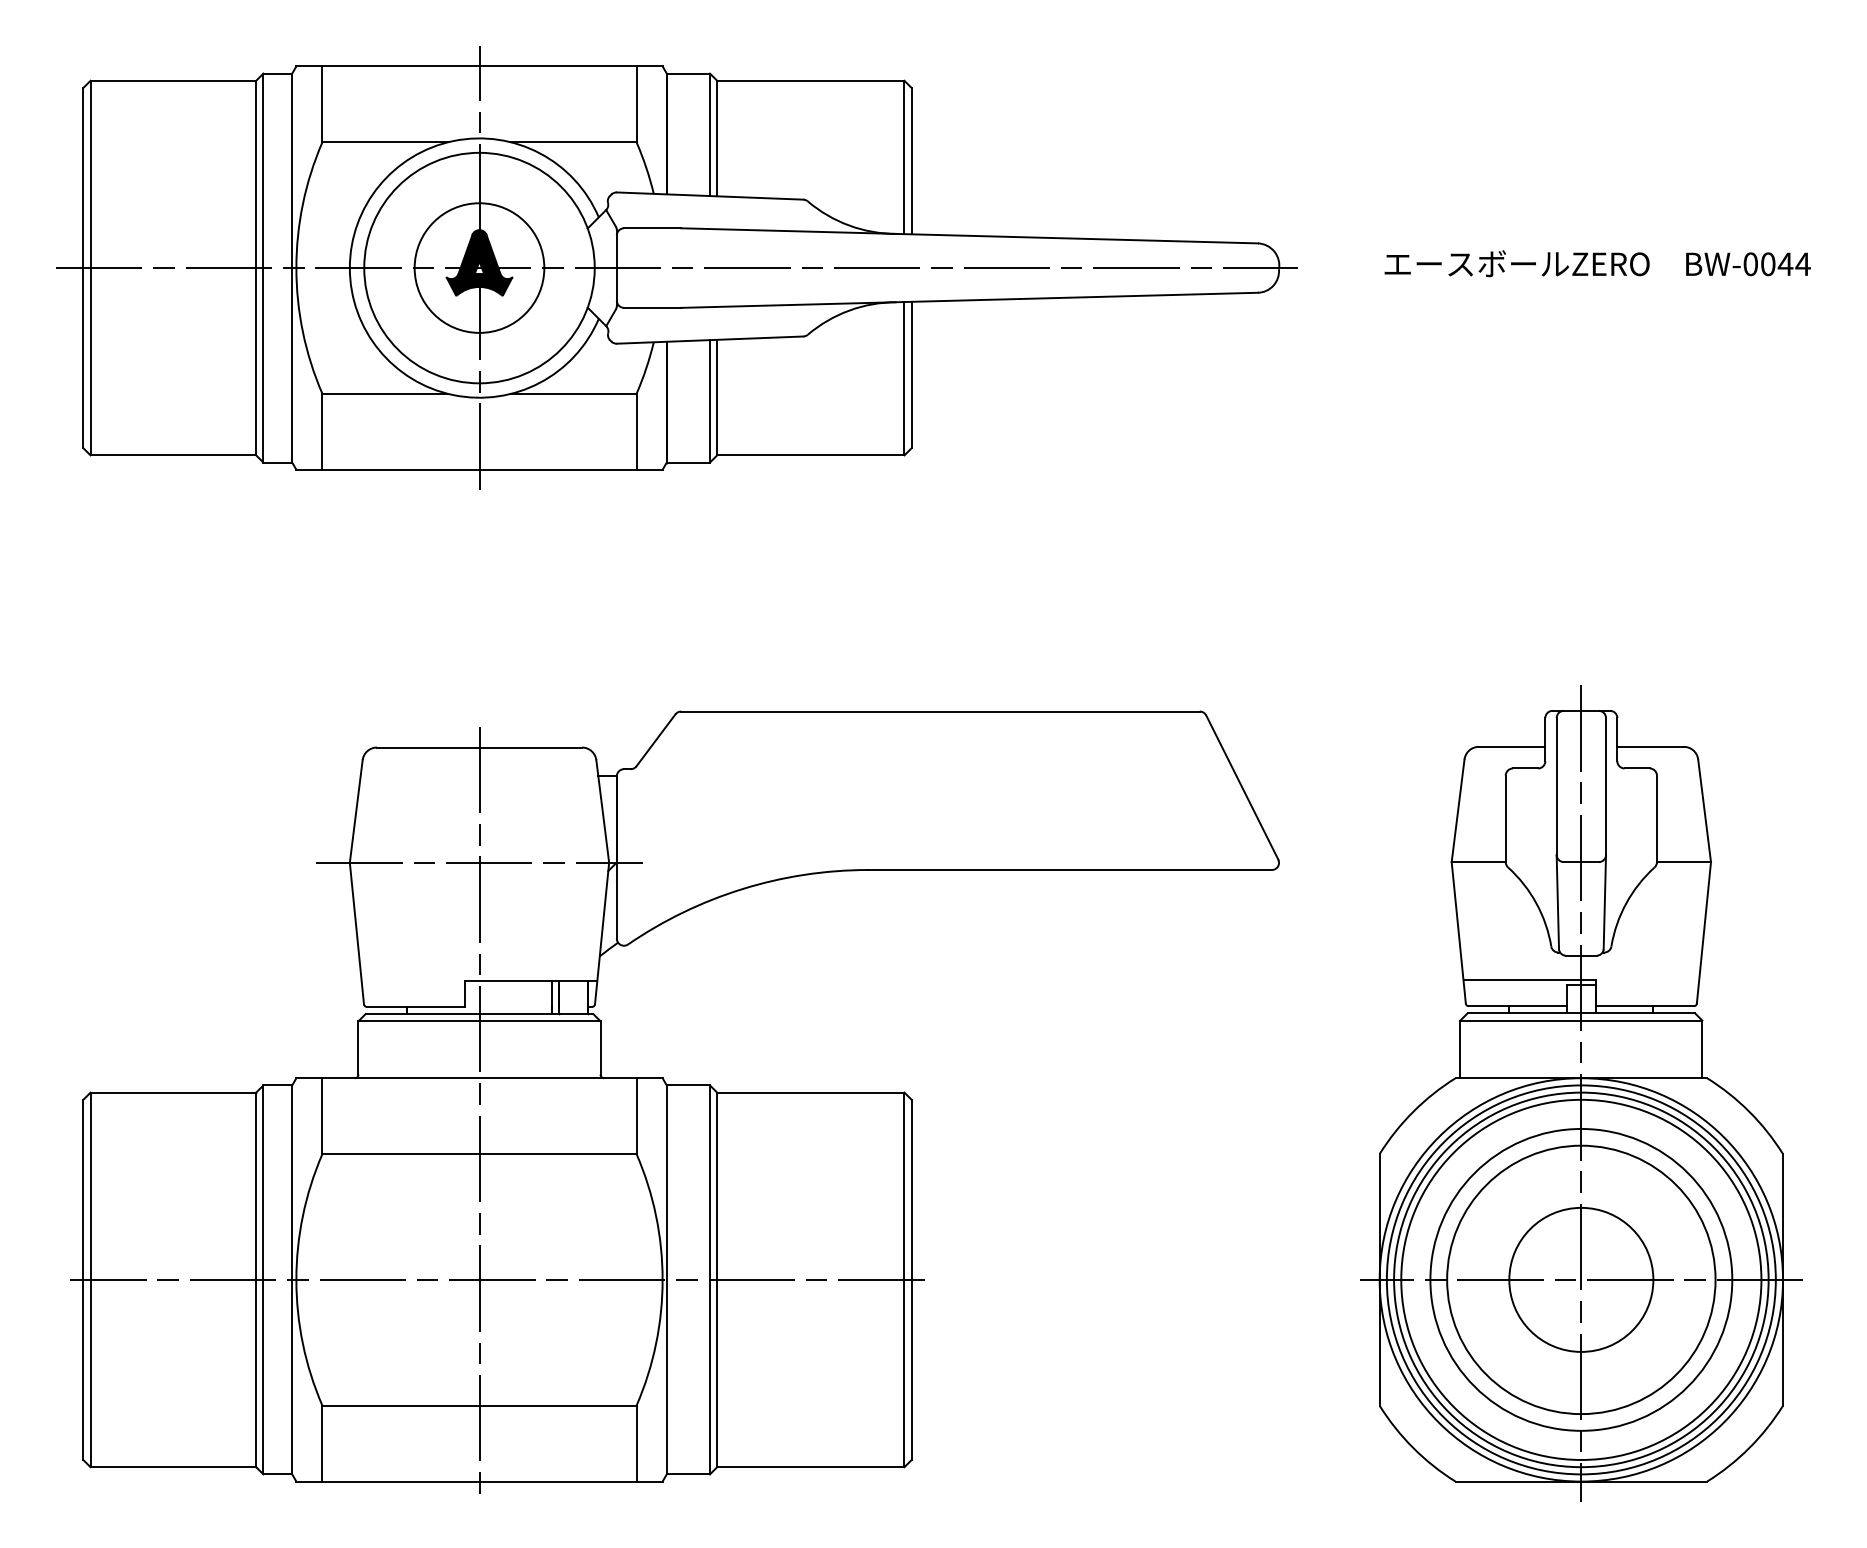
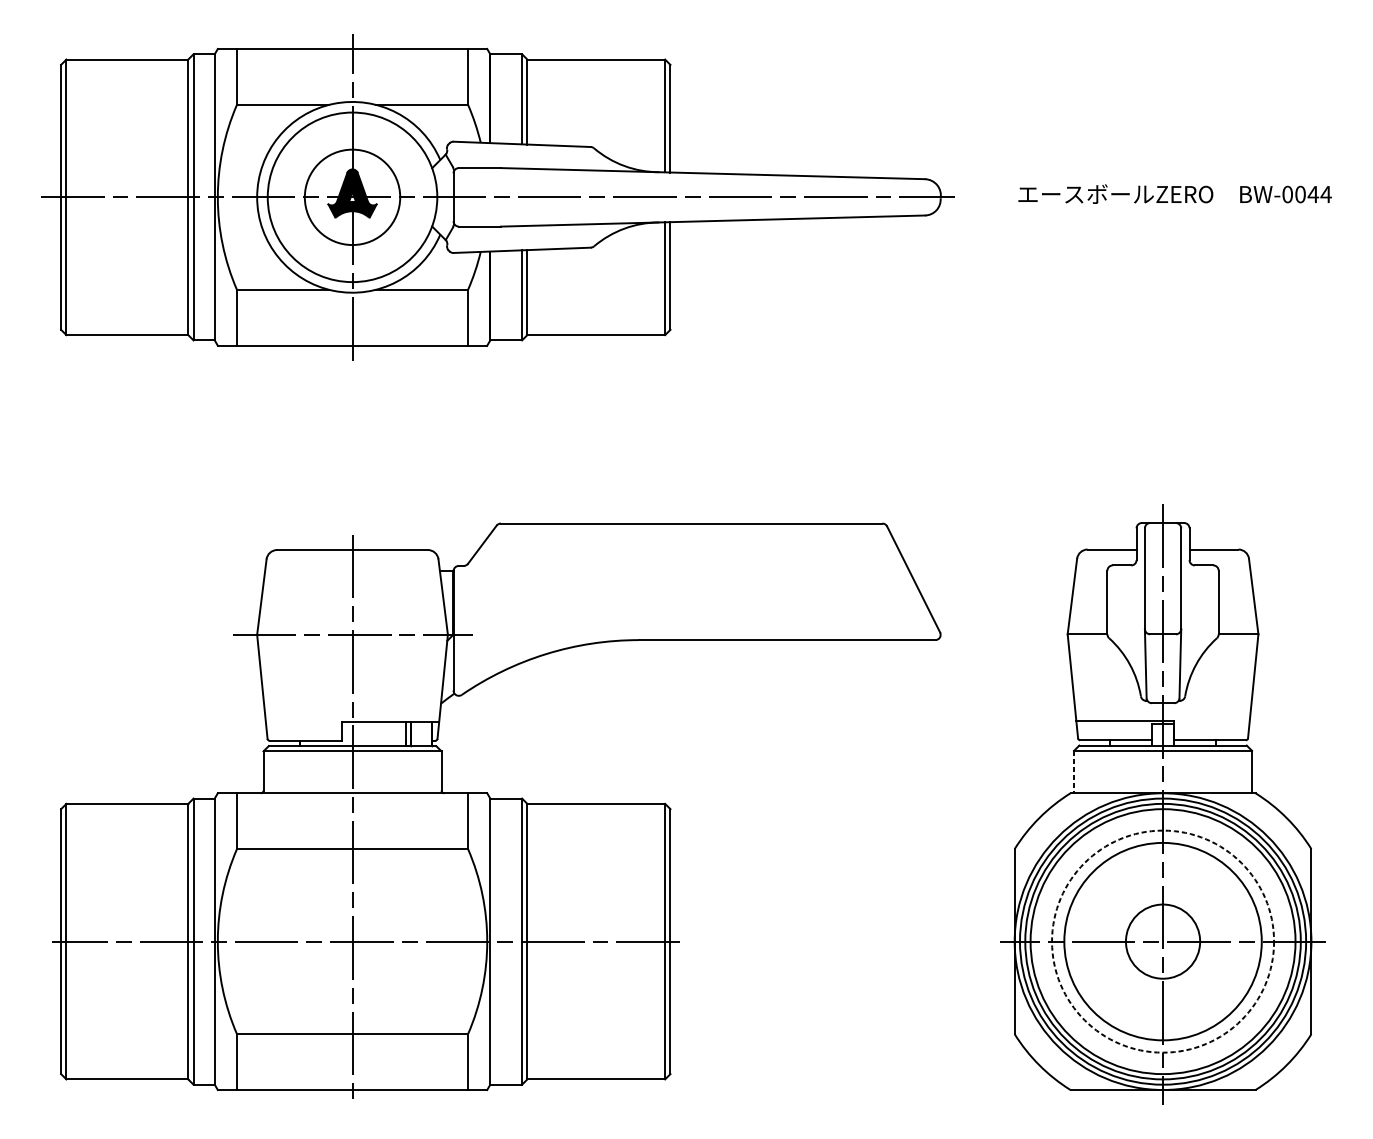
line: (1460, 1049) -> (1074, 772), solid -> dashed
circle: (1581, 1279) -> (1163, 941), size x0.7
circle: (1581, 1279) -> (1163, 941), solid -> dashed

